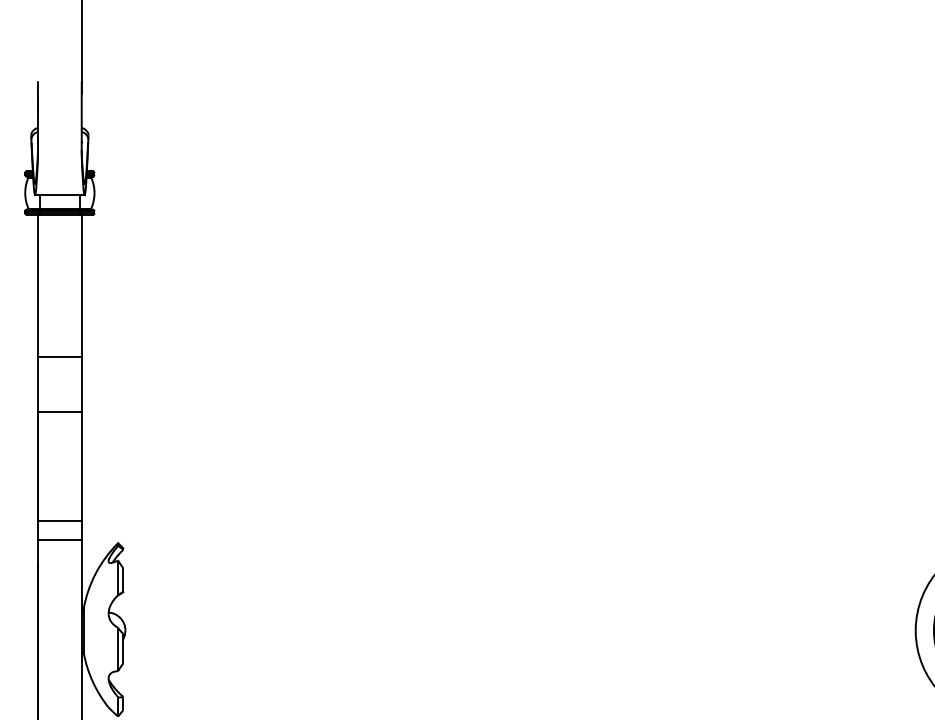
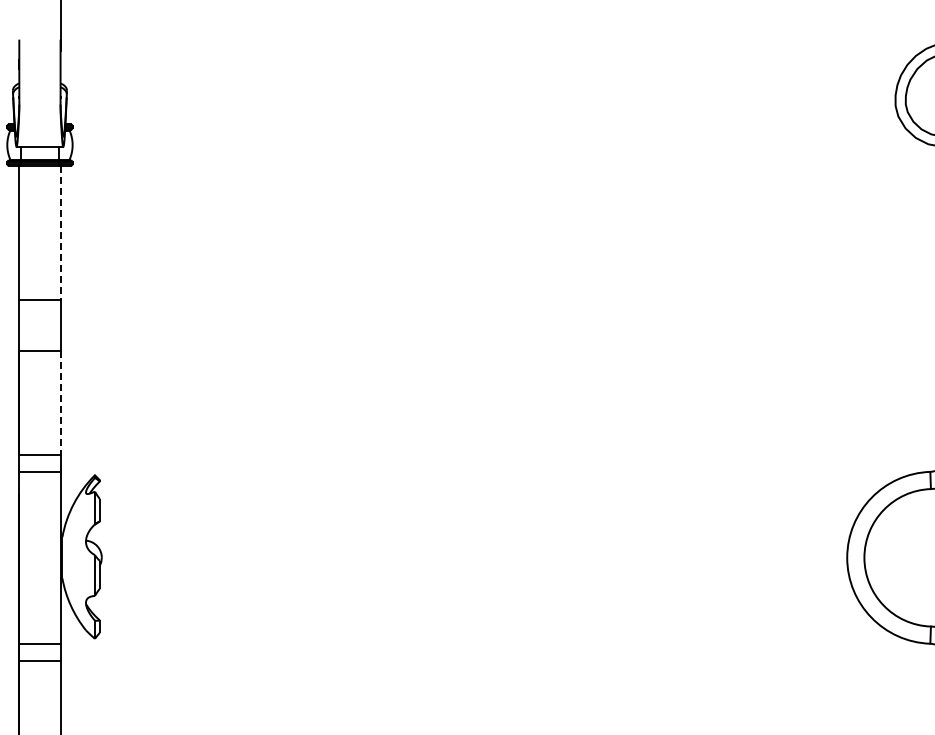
line: (81, 286) -> (60, 233), solid -> dashed
line: (81, 467) -> (60, 403), solid -> dashed

